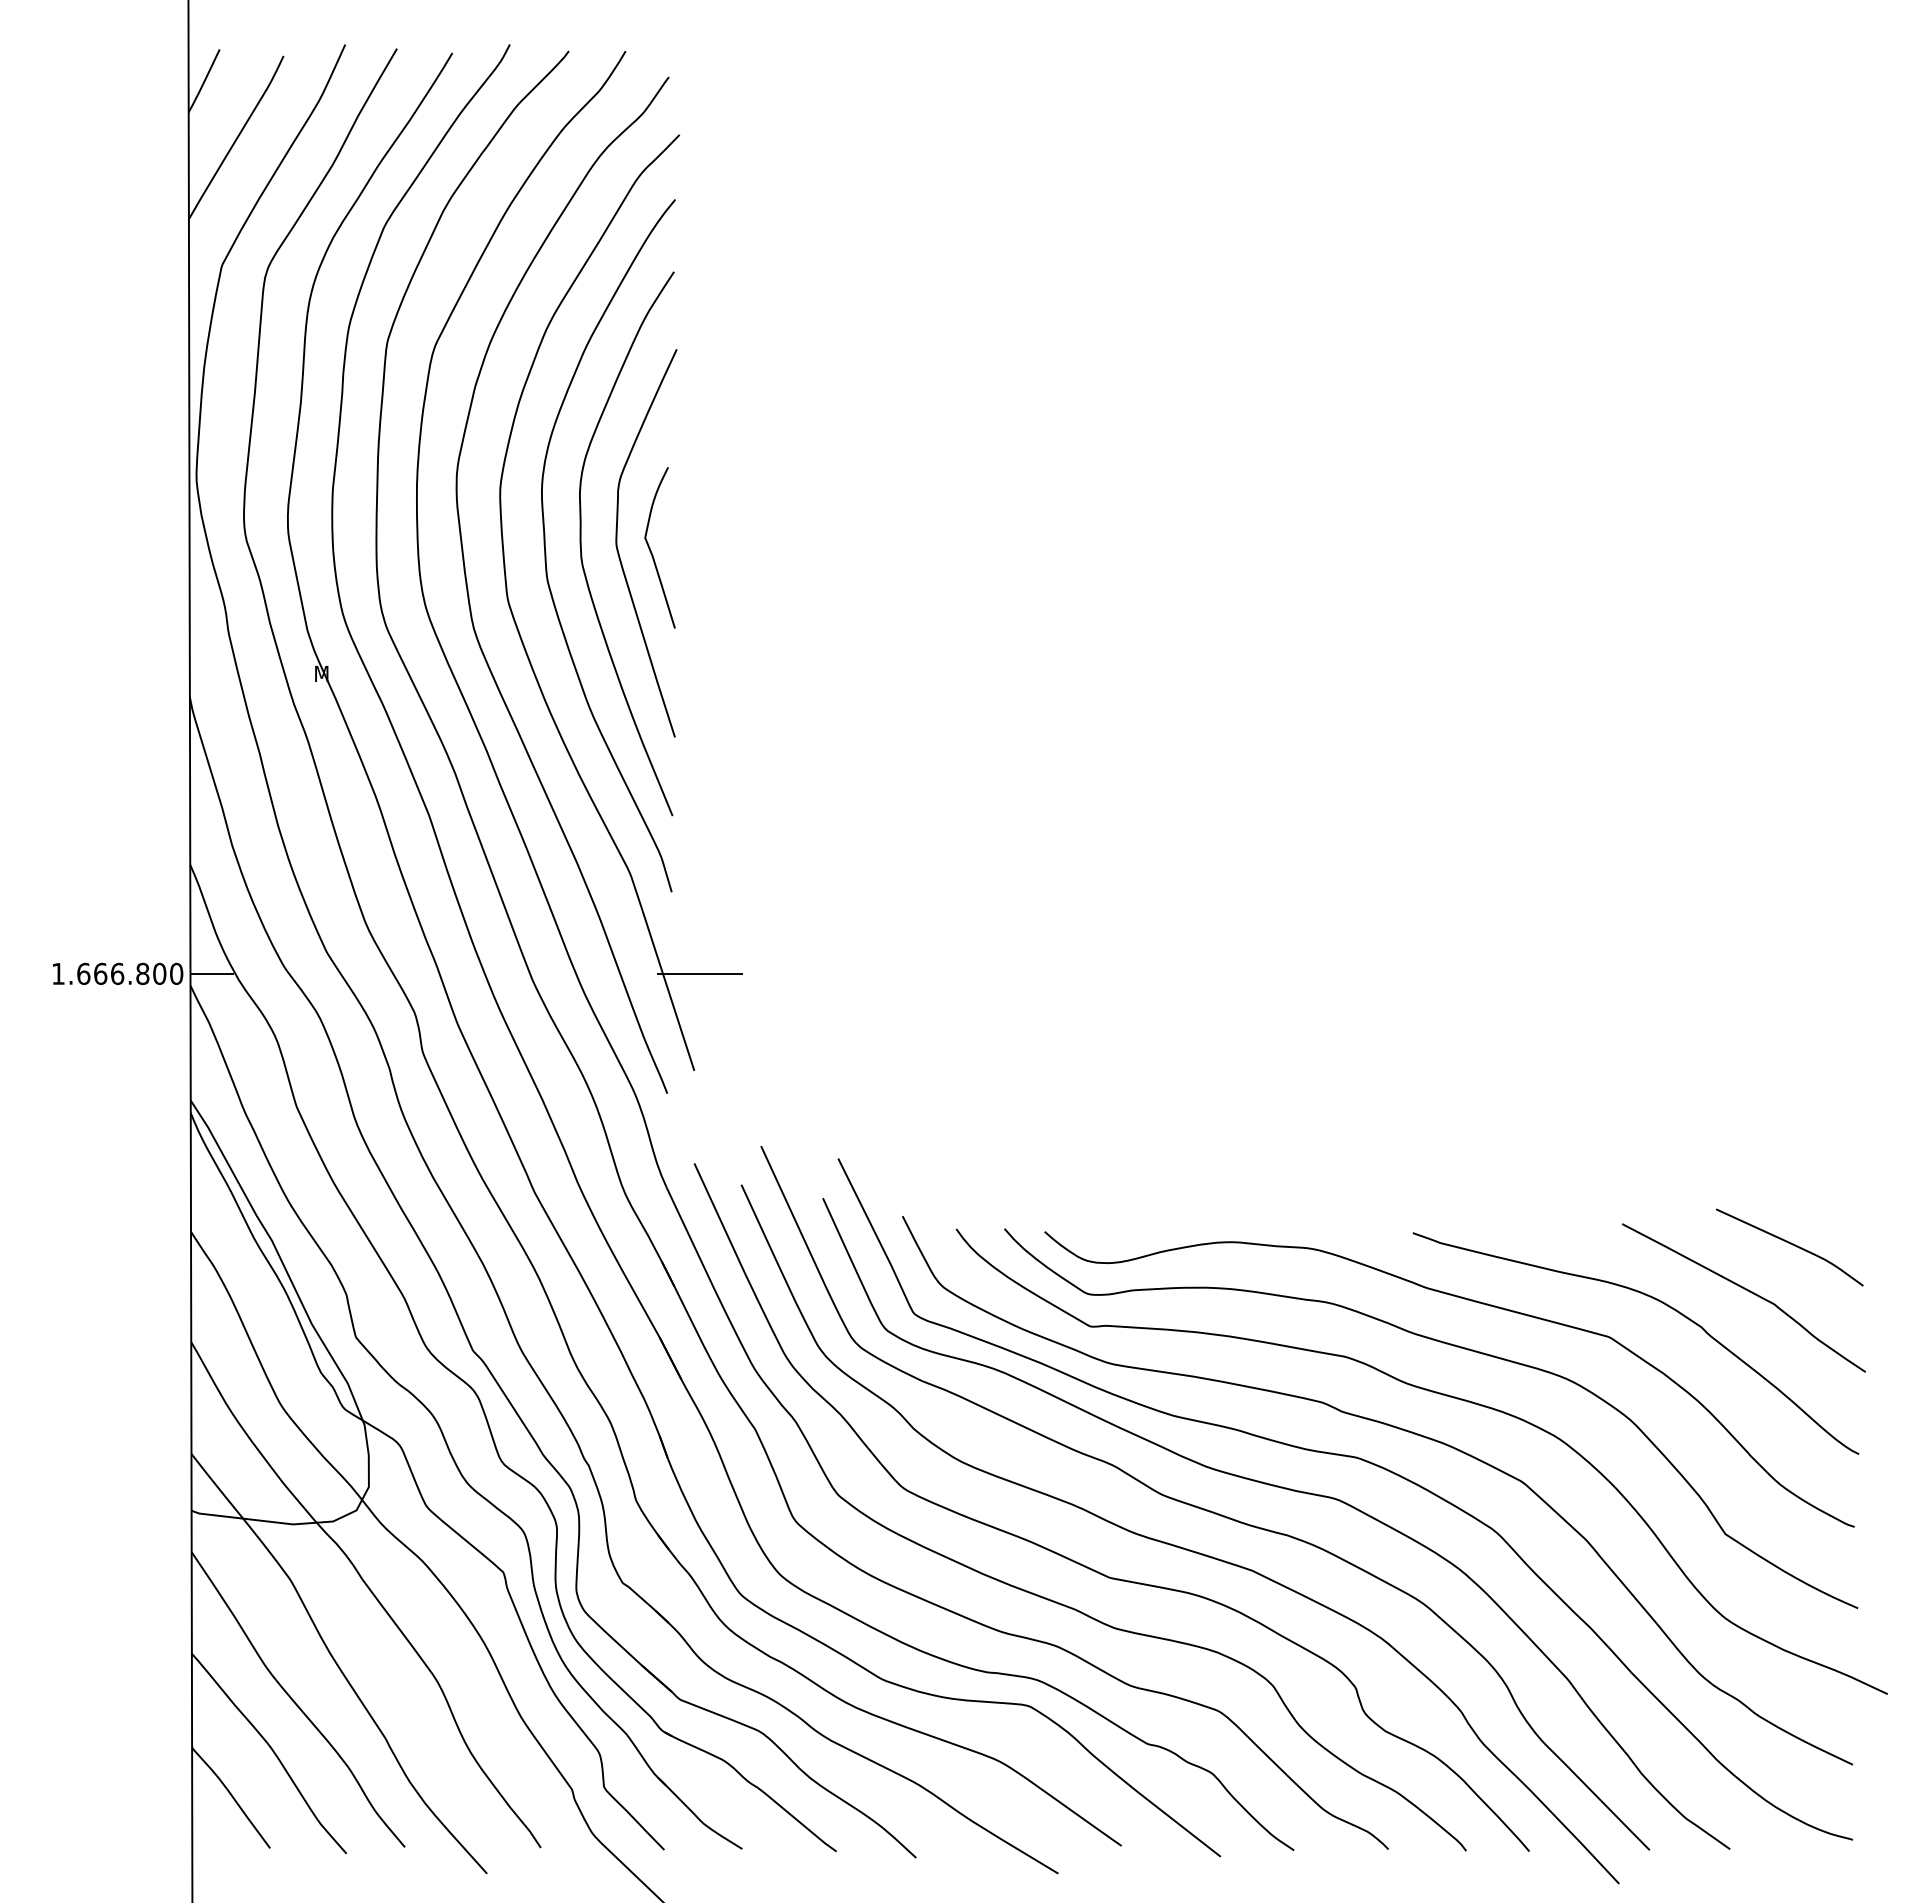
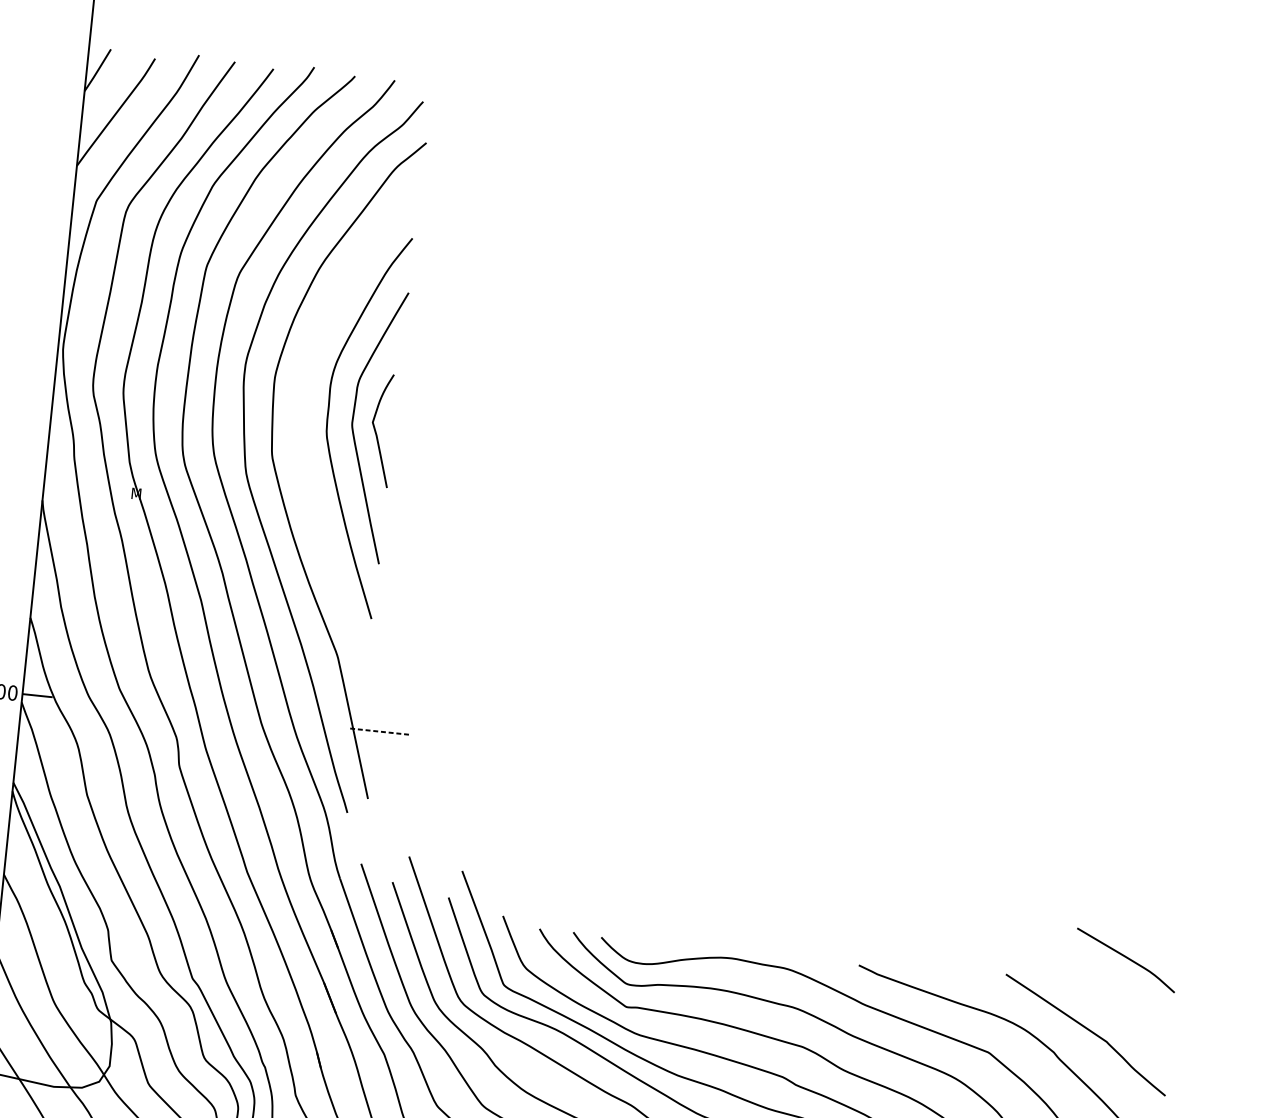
curve: (546, 552) -> (302, 425), removed
line: (699, 973) -> (378, 731), solid -> dashed
curve: (1790, 1244) -> (1126, 958), moved

